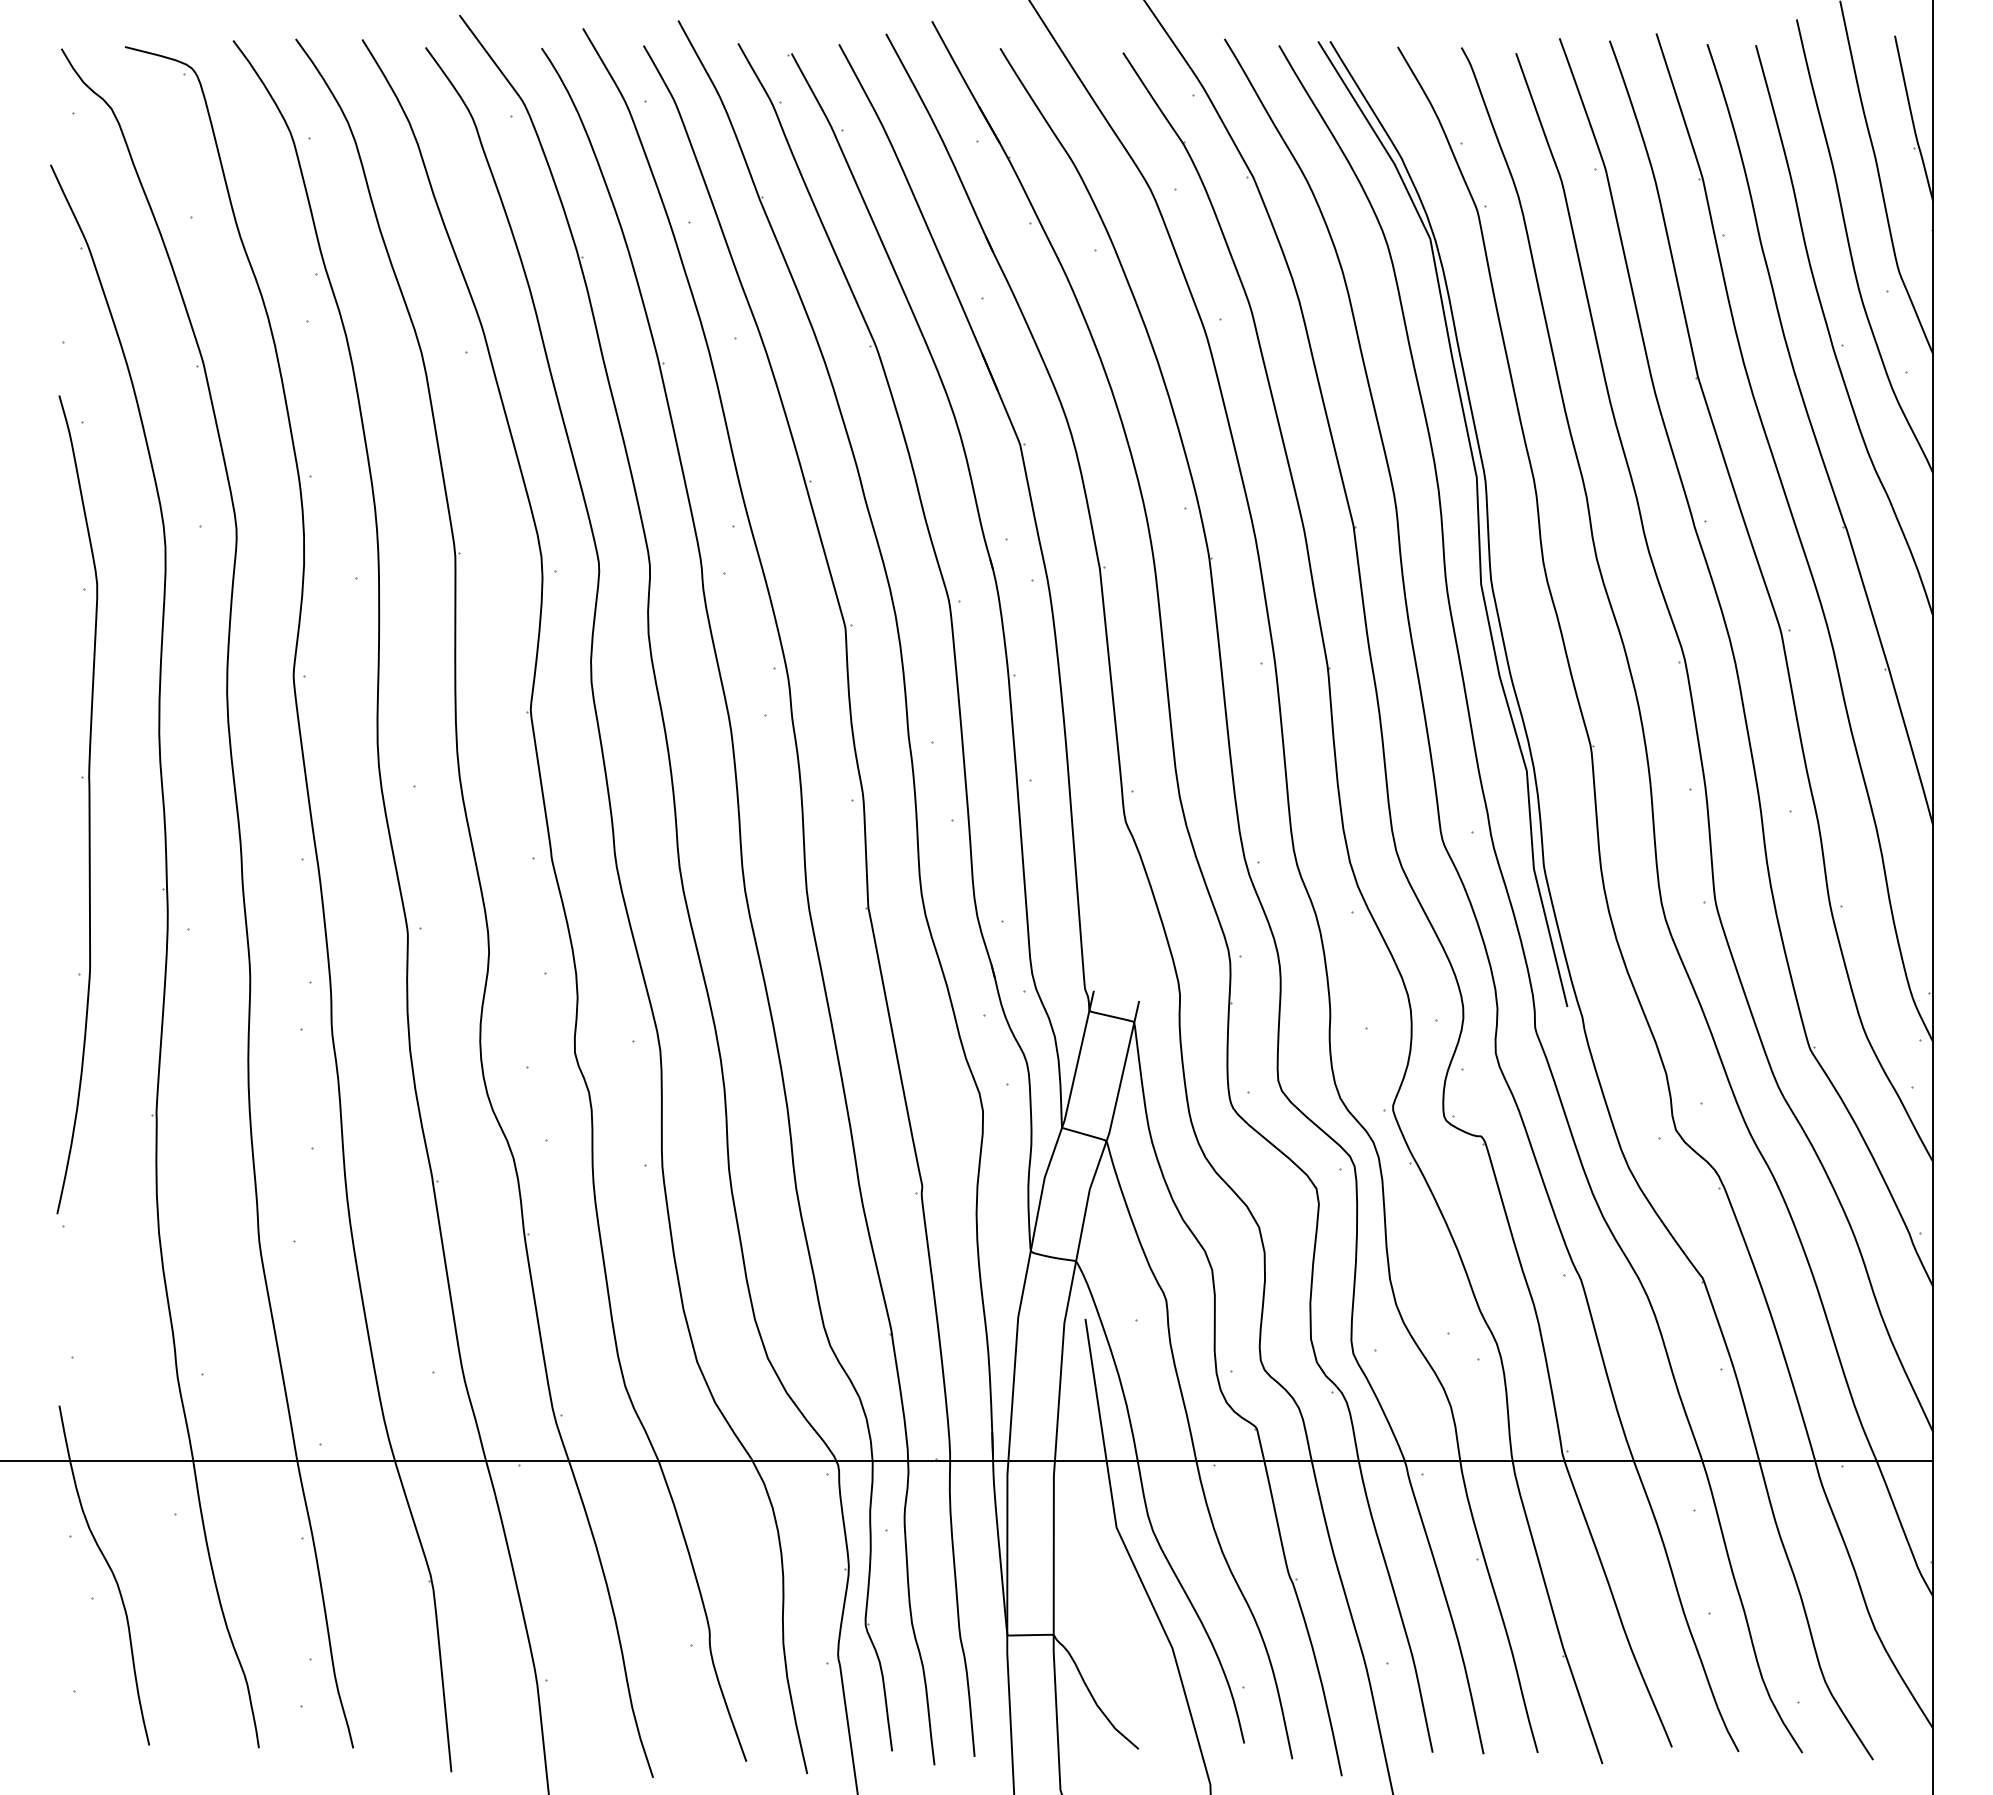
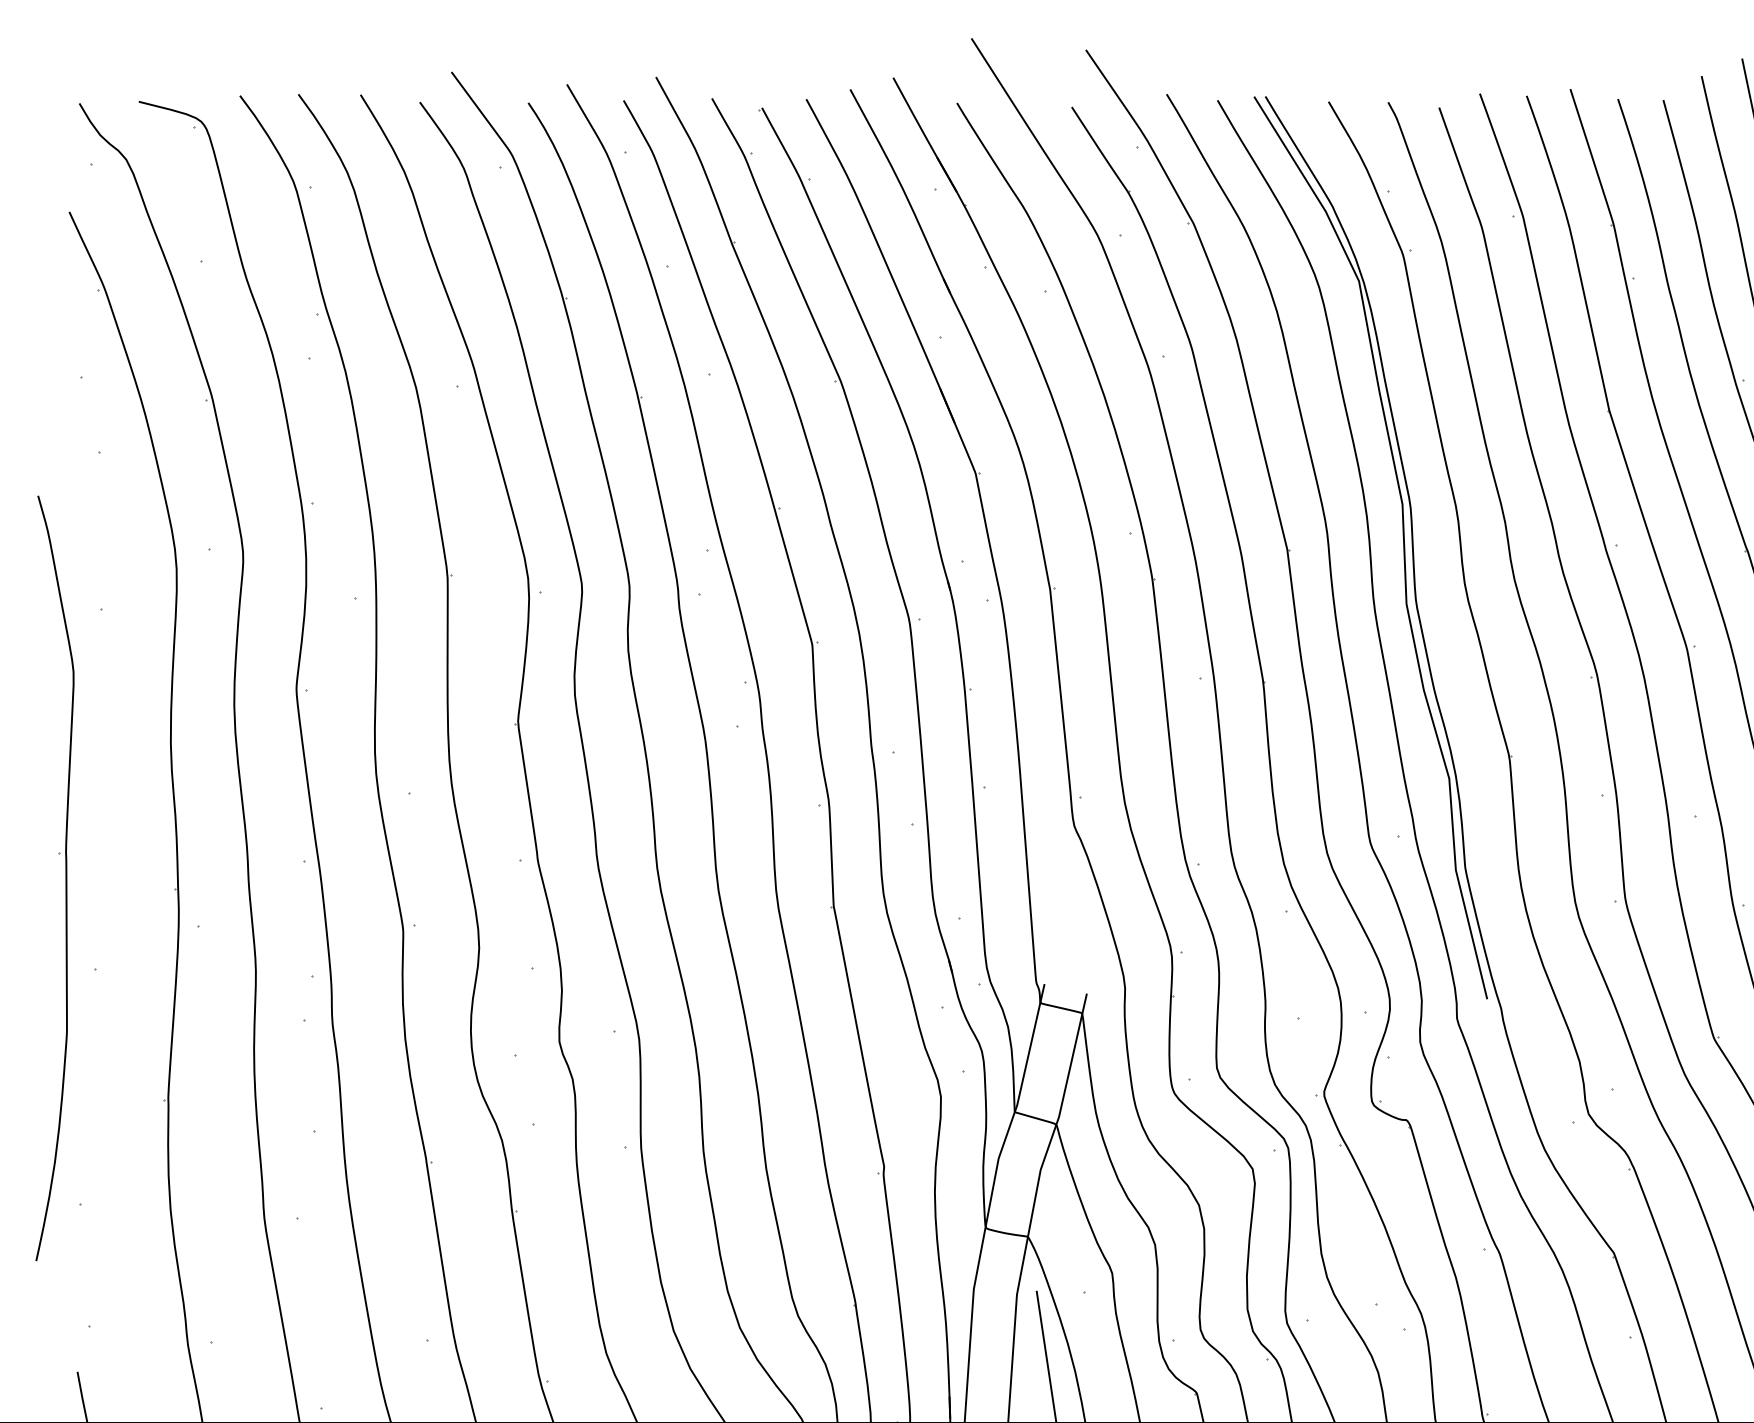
part: (88, 804) -> (65, 878), moved

